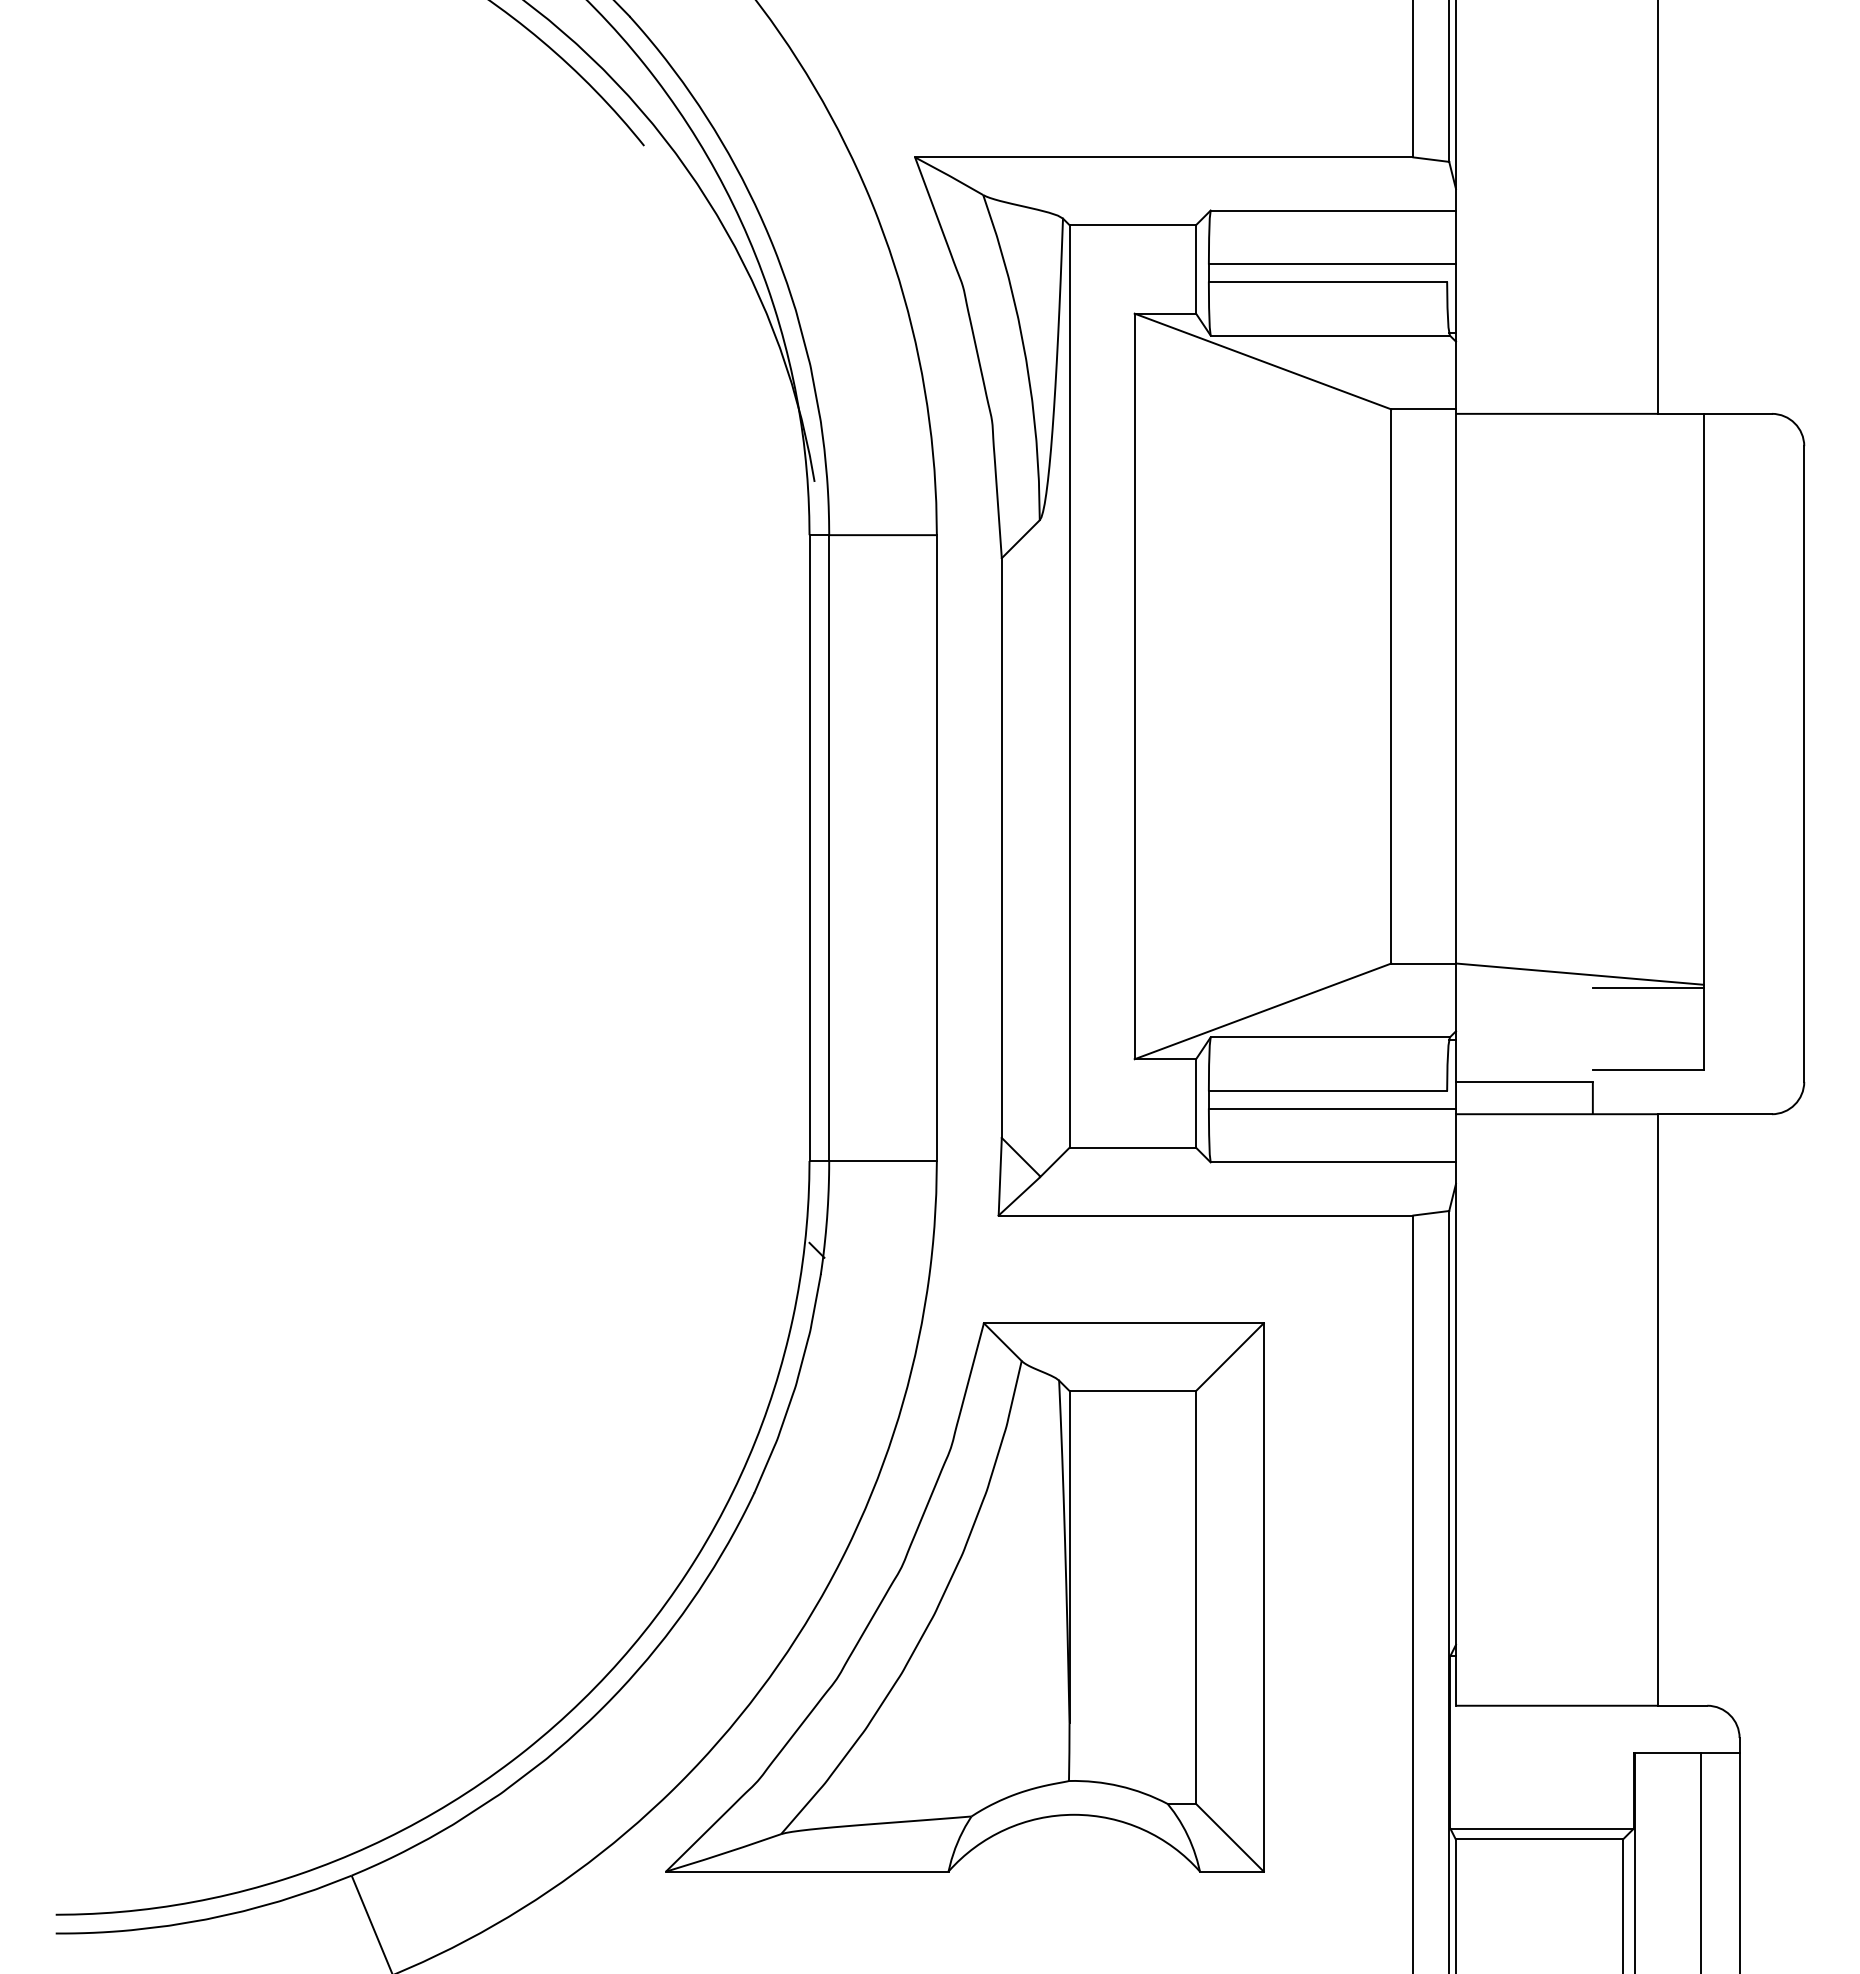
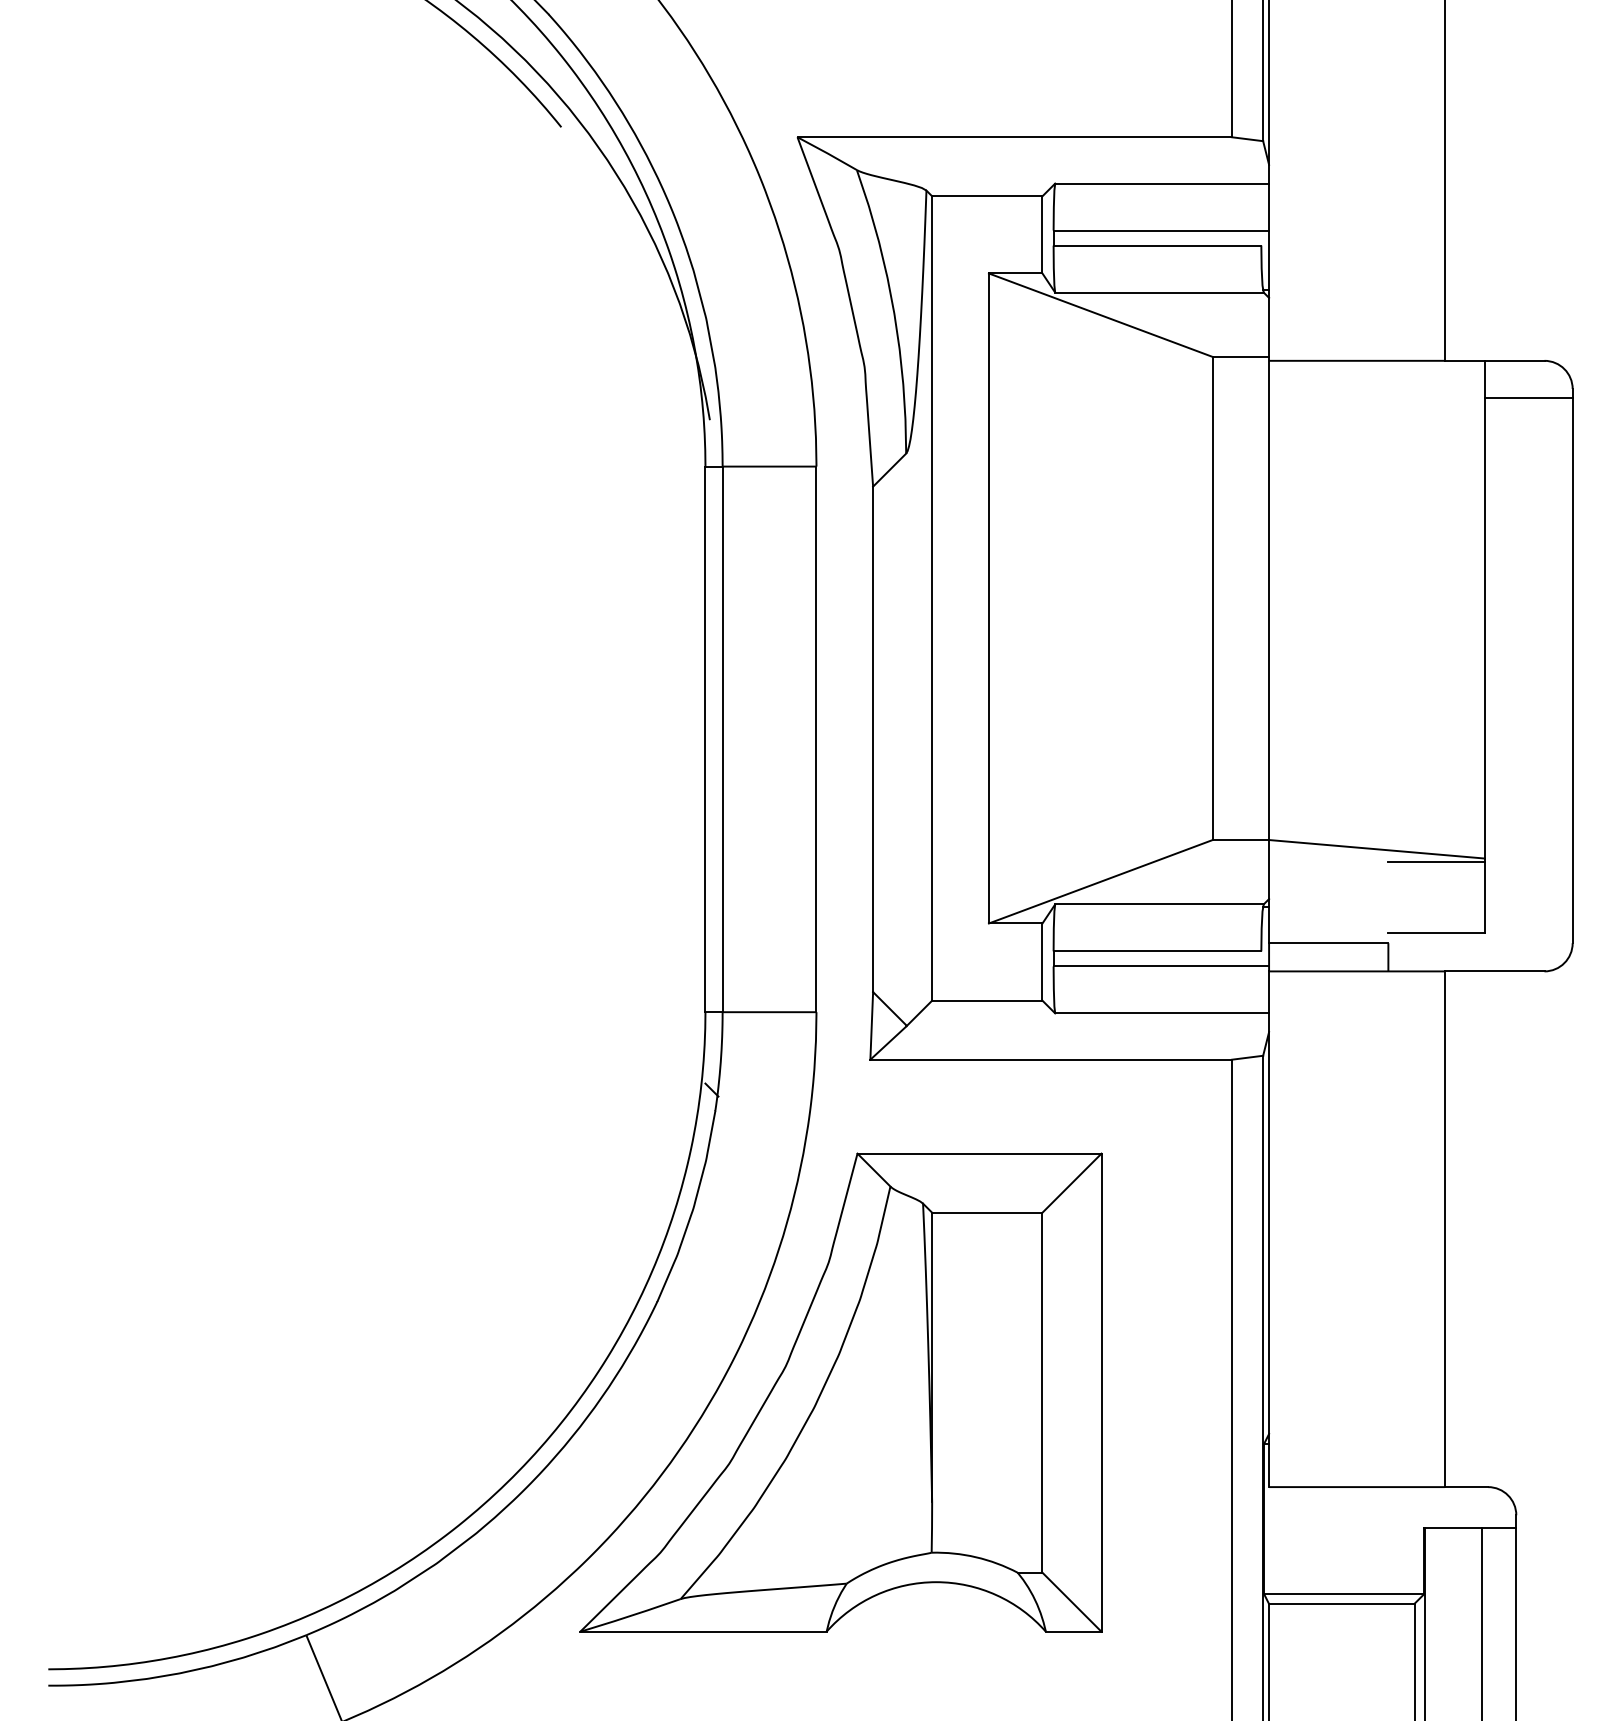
line: (1753, 456) -> (1528, 398), added

